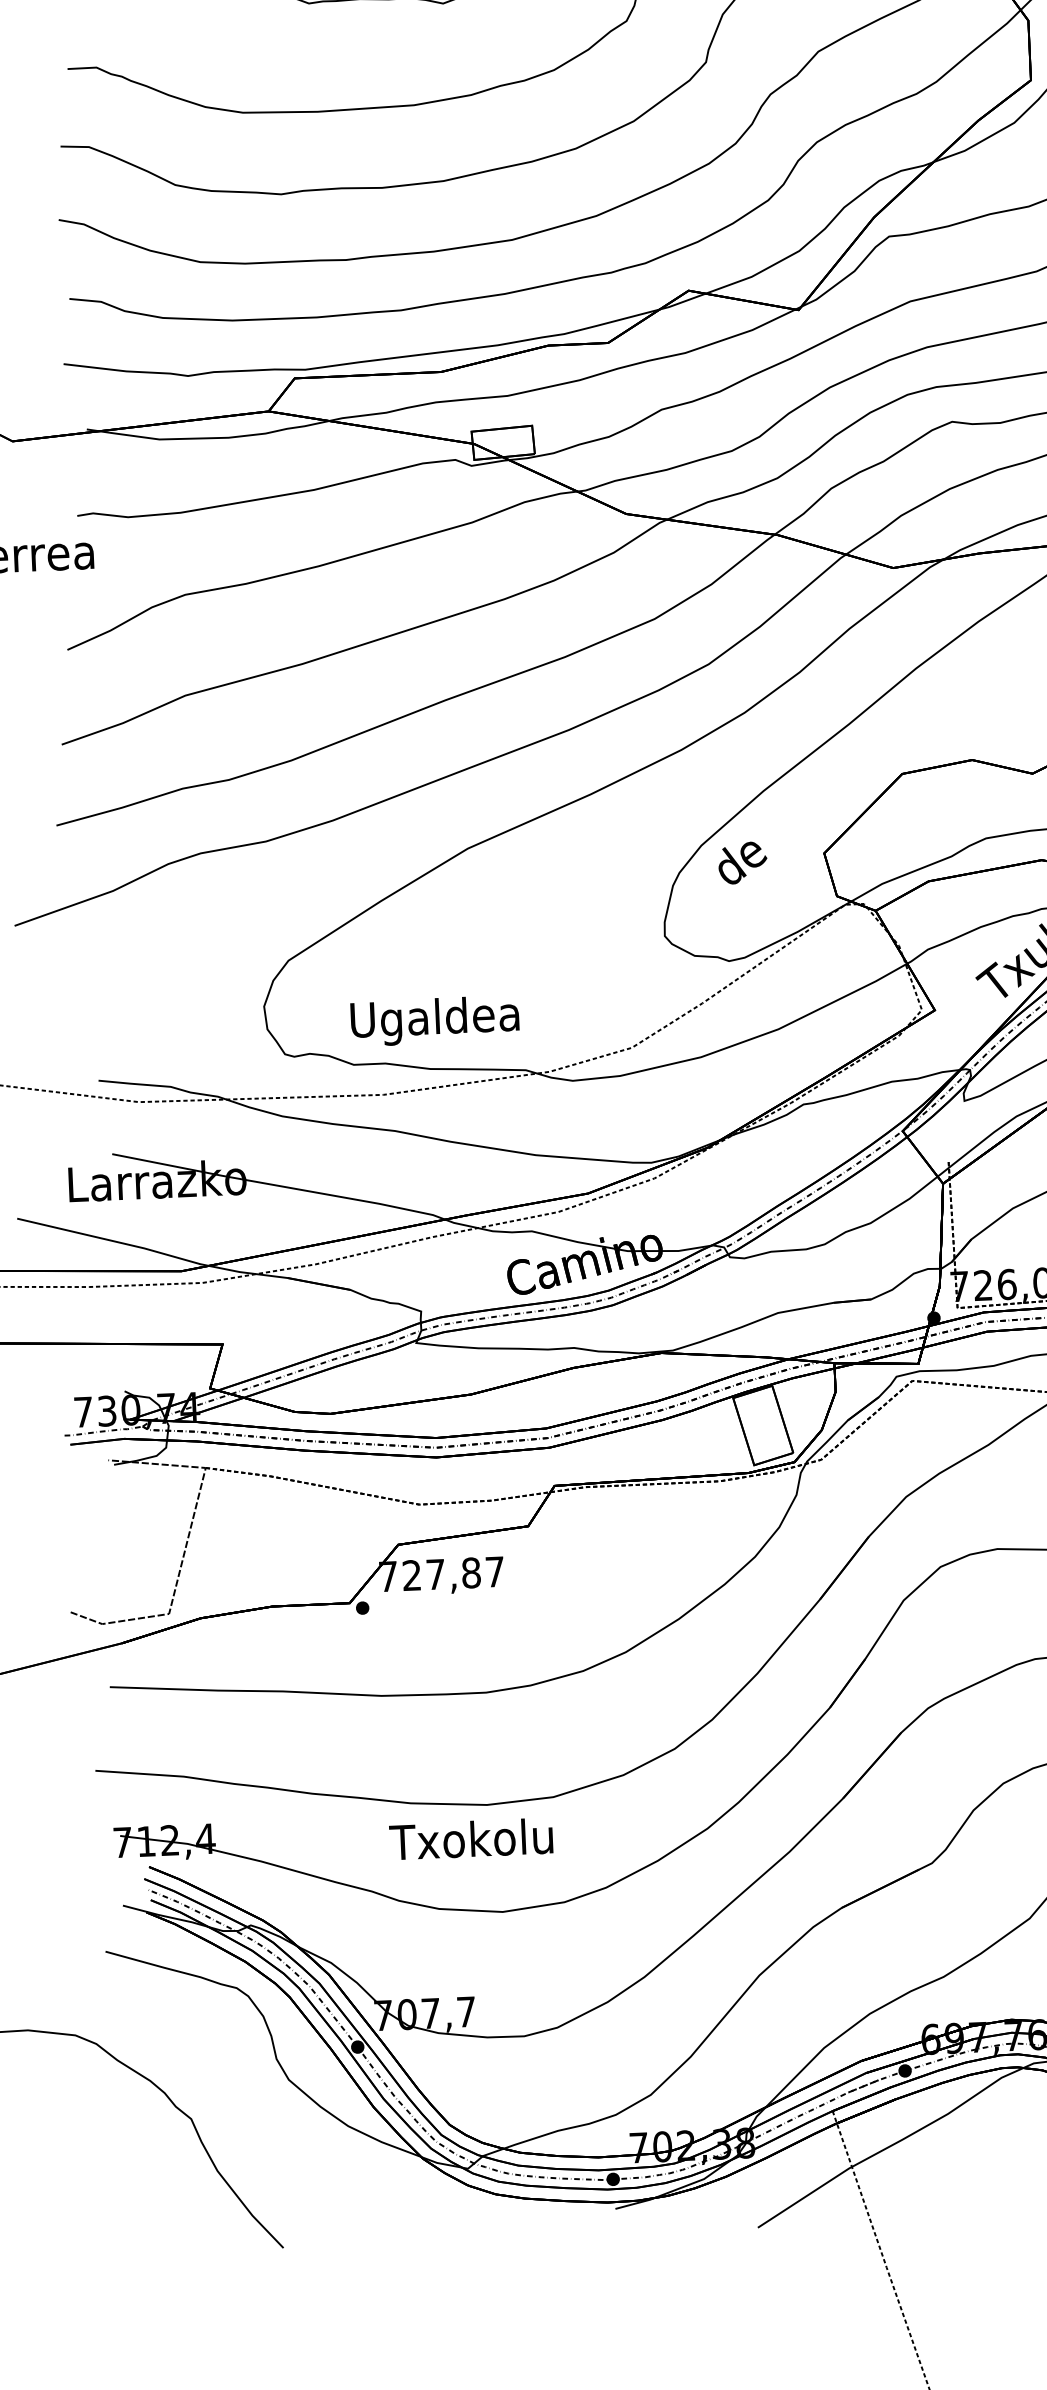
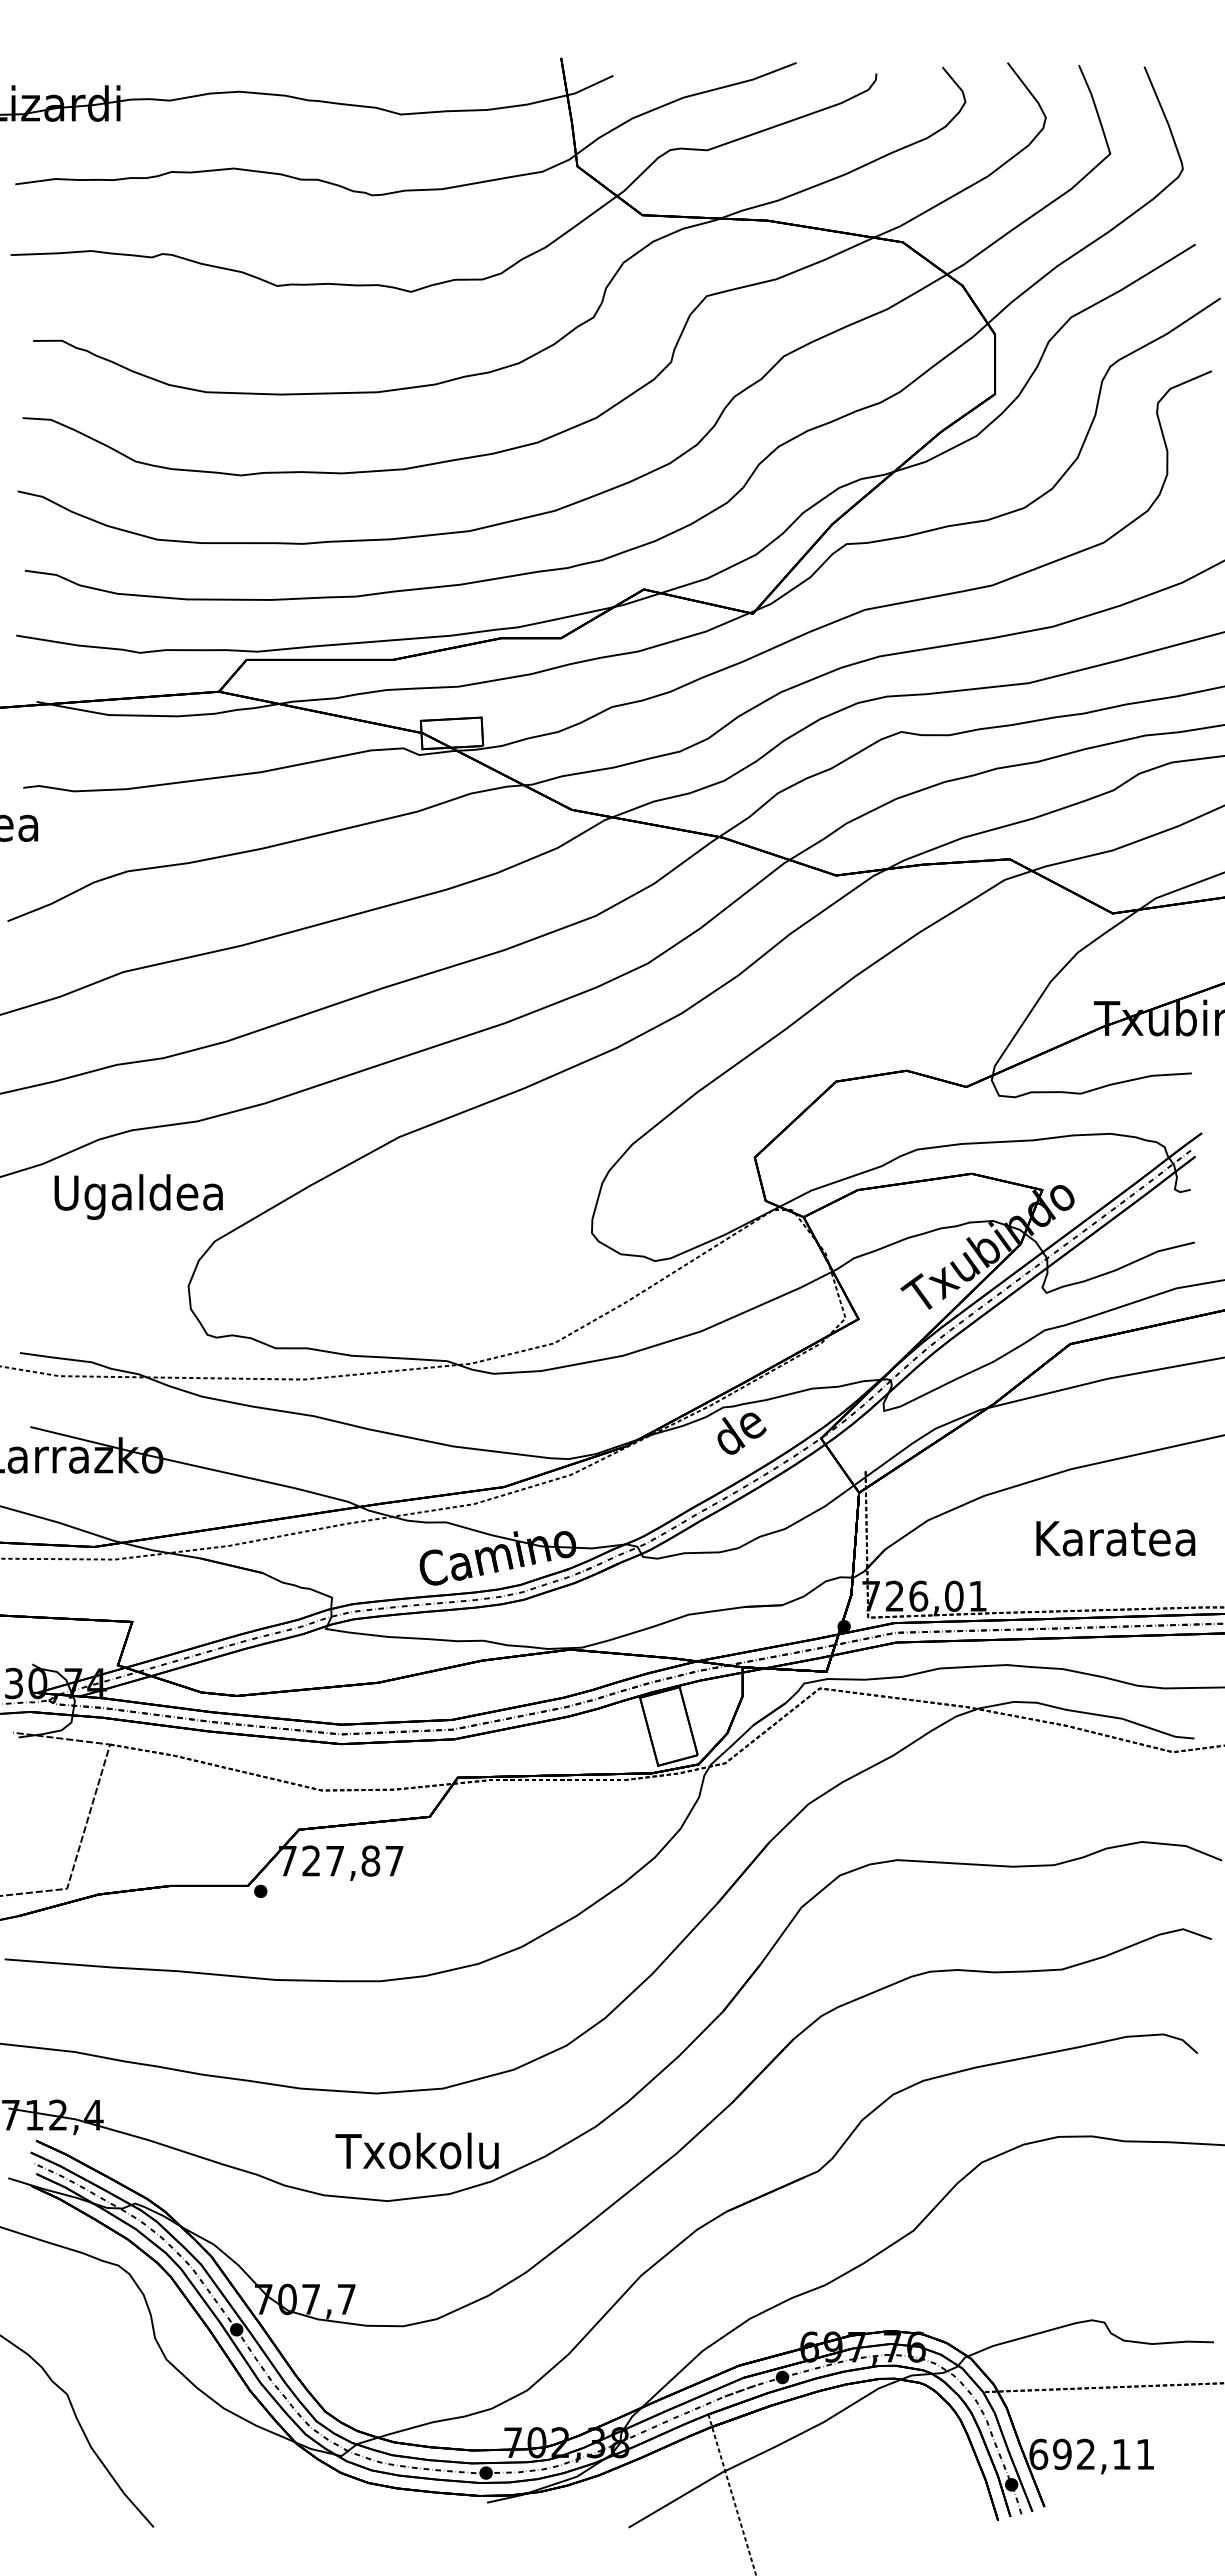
text: (742, 862) -> (741, 1433), moved
text: (434, 1020) -> (138, 1196), moved
text: (470, 1838) -> (416, 2150), moved

